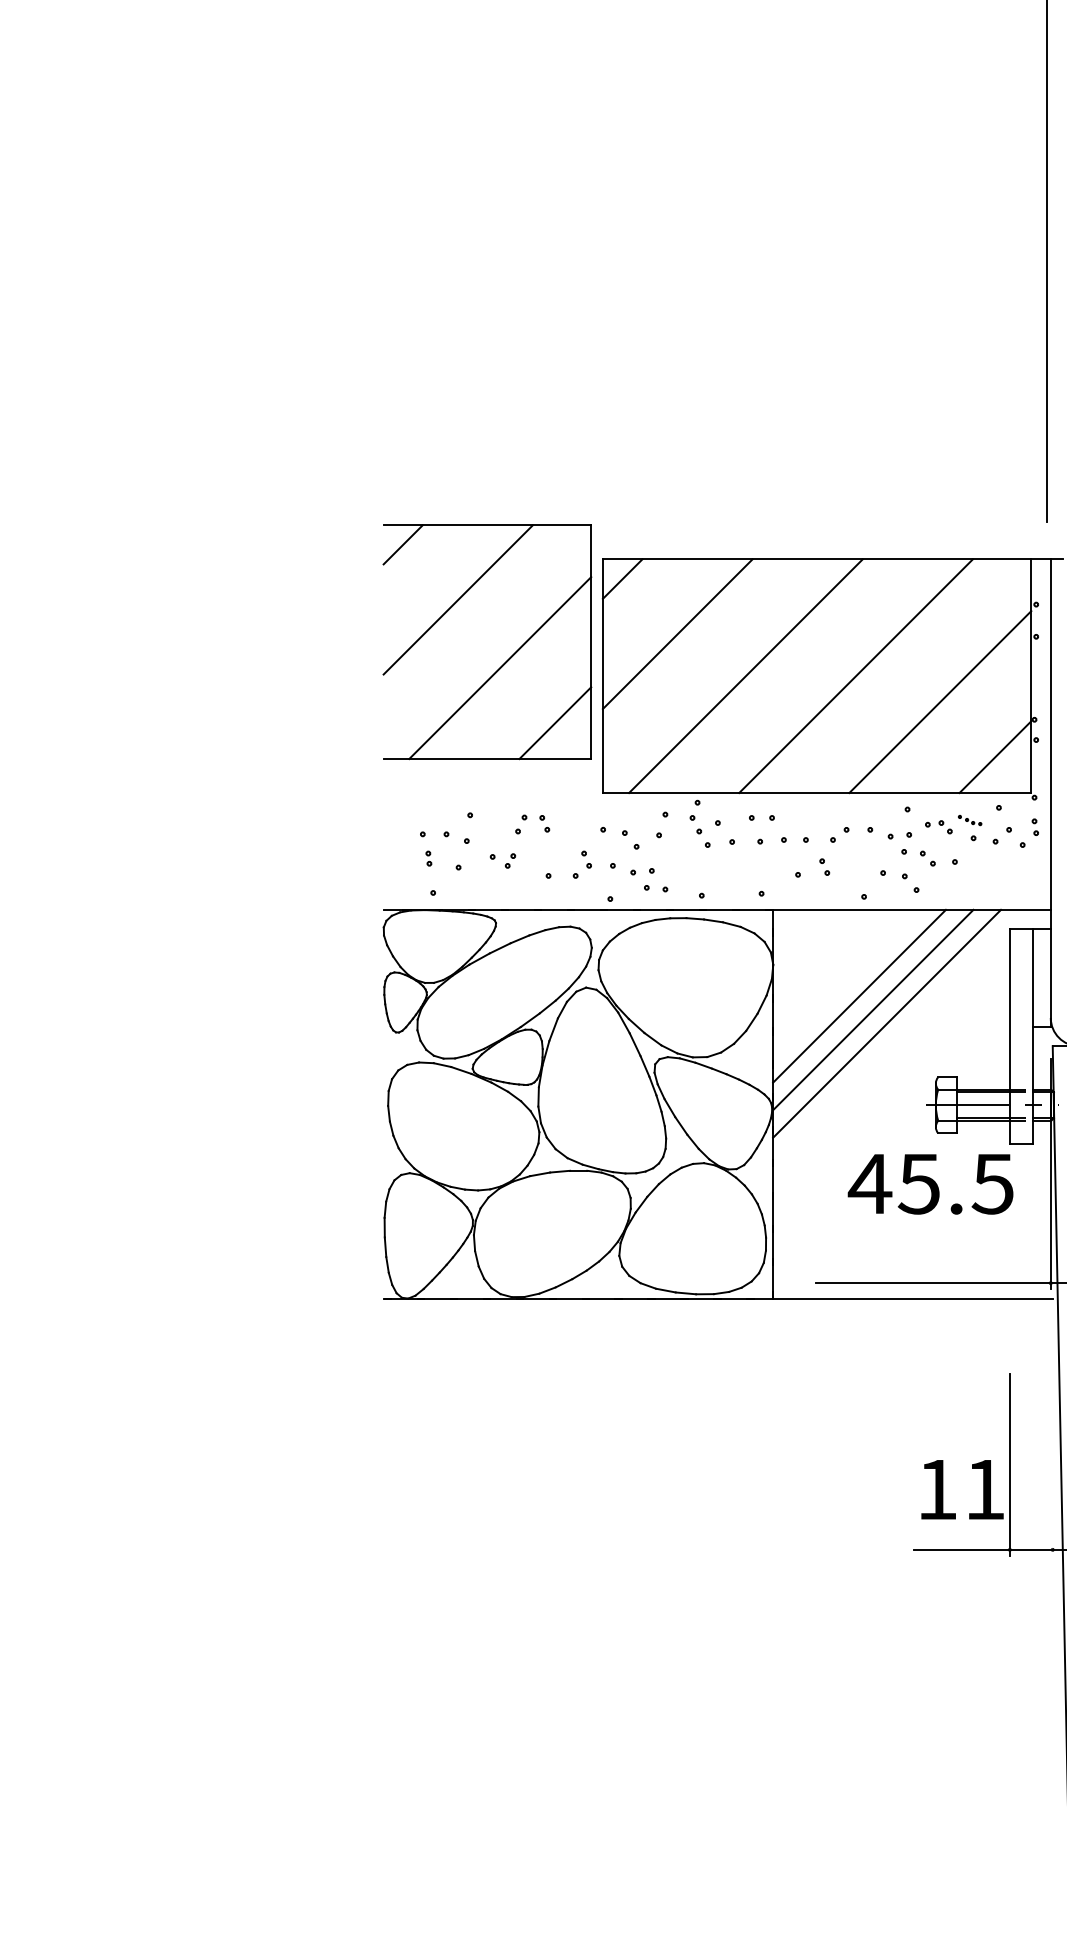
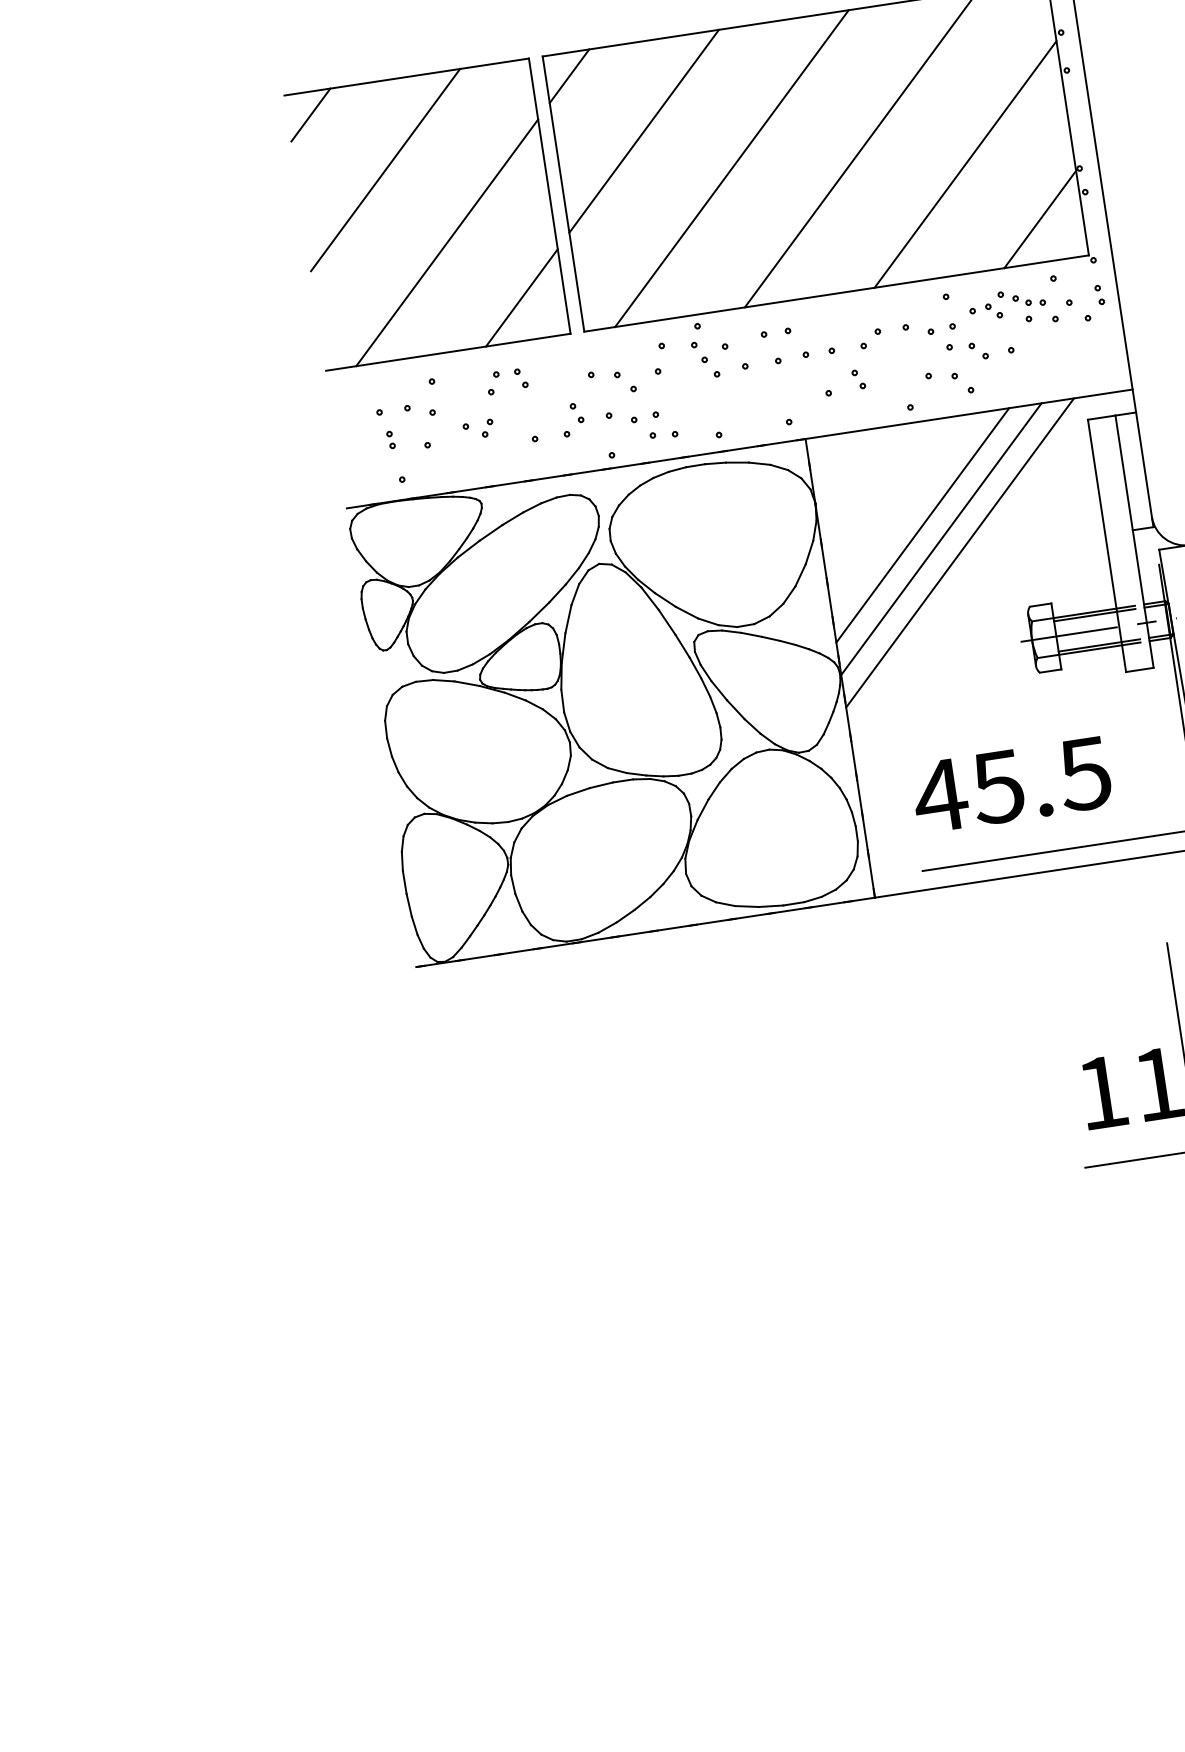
part: (506, 660) -> (453, 232), moved
part: (969, 820) -> (1020, 298), size x1.67
text: (930, 1184) -> (1011, 785), moved

